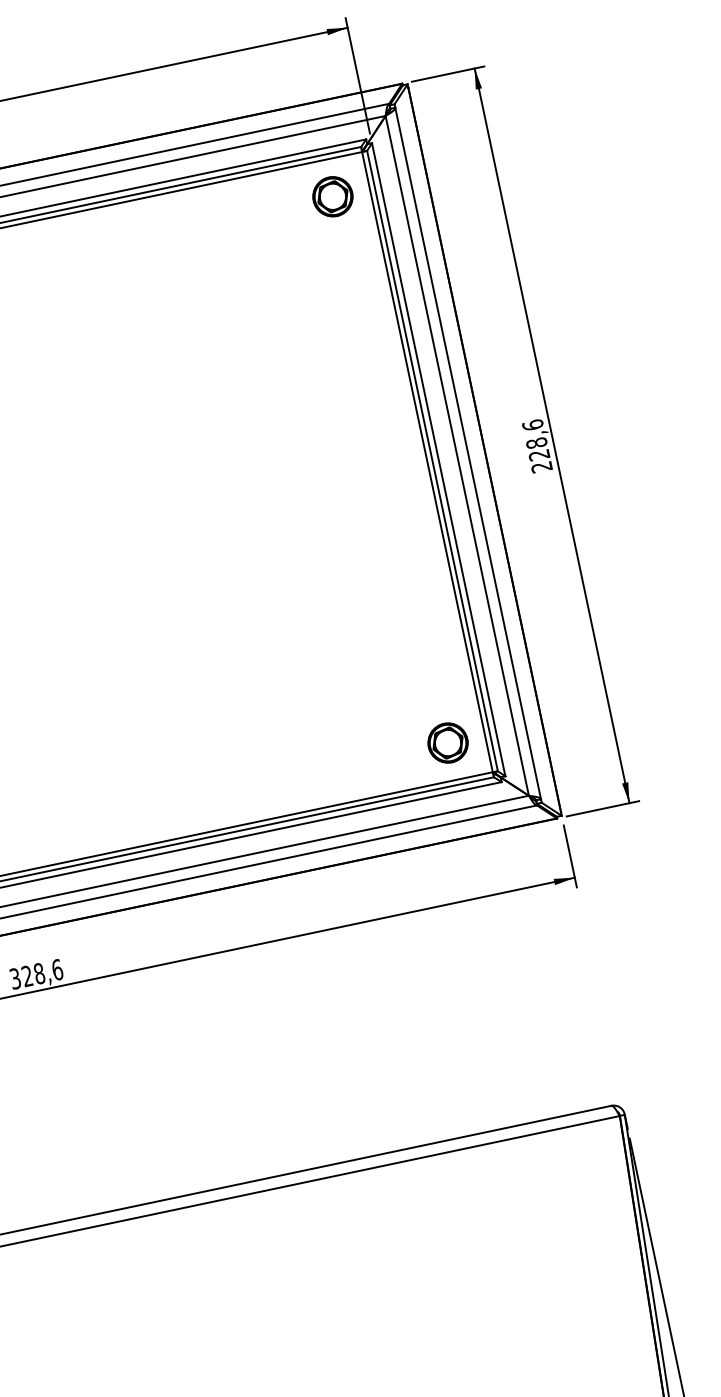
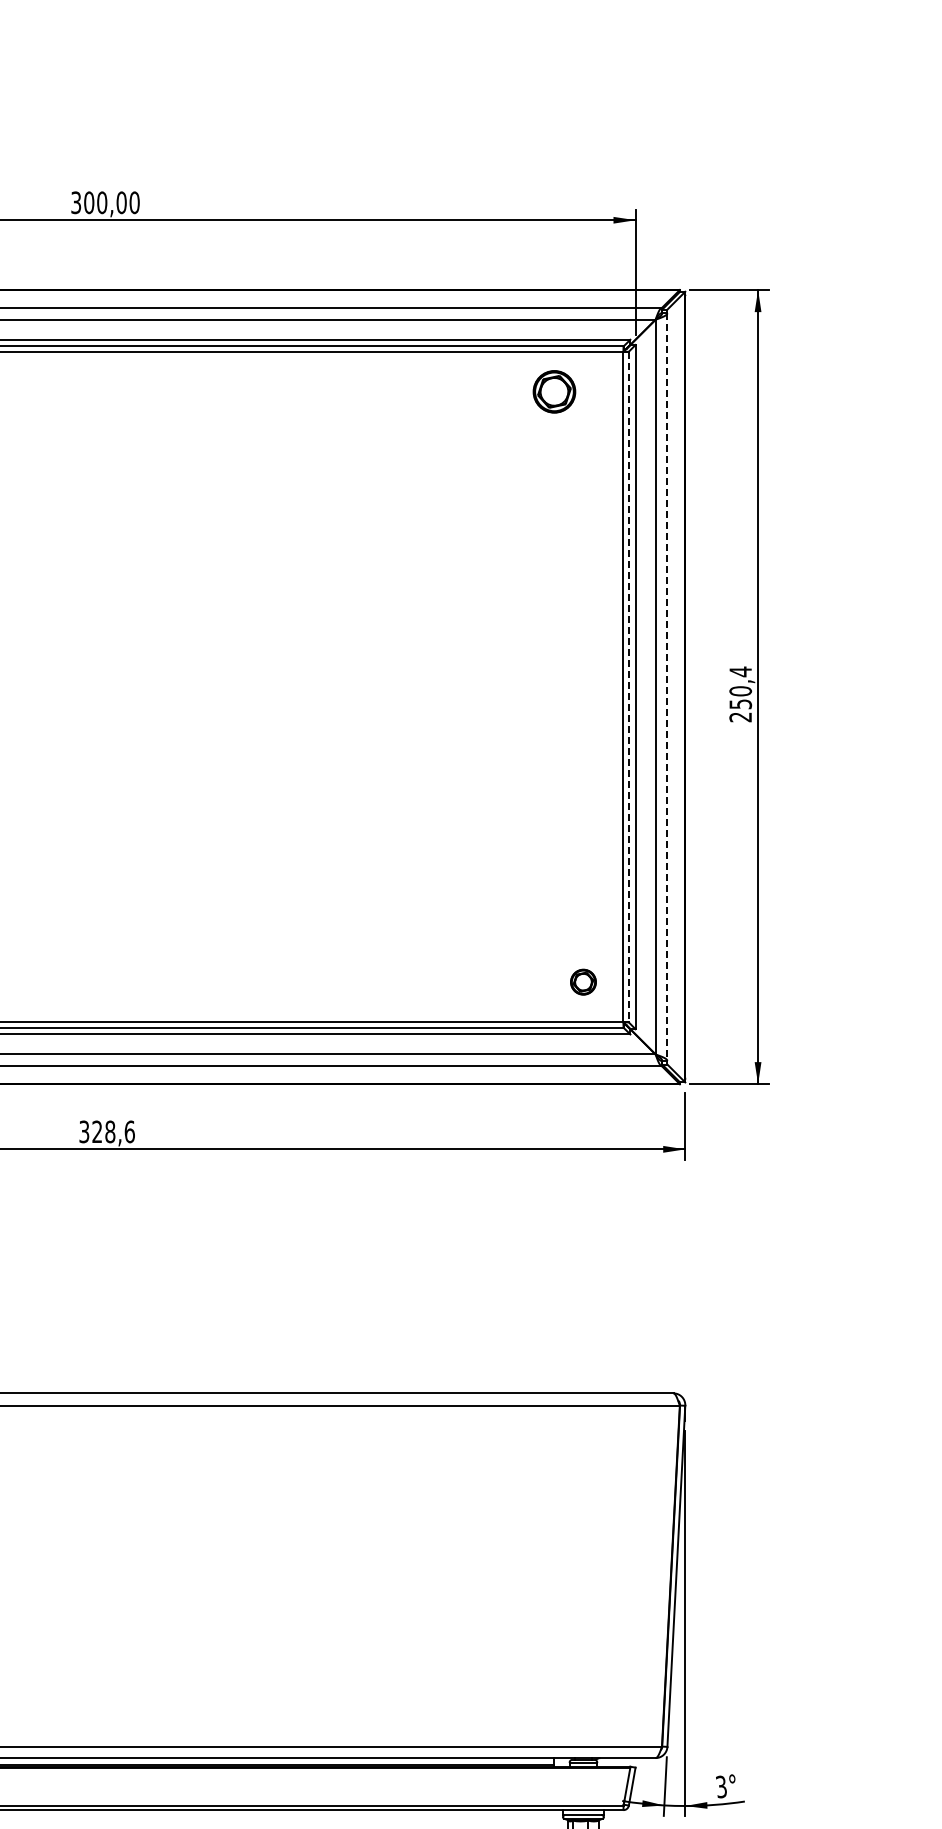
part: (332, 196) -> (554, 391), moved
text: (535, 439) -> (740, 687), 228,6 -> 250,4
line: (468, 453) -> (667, 687), solid -> dashed
line: (432, 461) -> (628, 687), solid -> dashed
part: (447, 742) -> (583, 981), size x0.6

